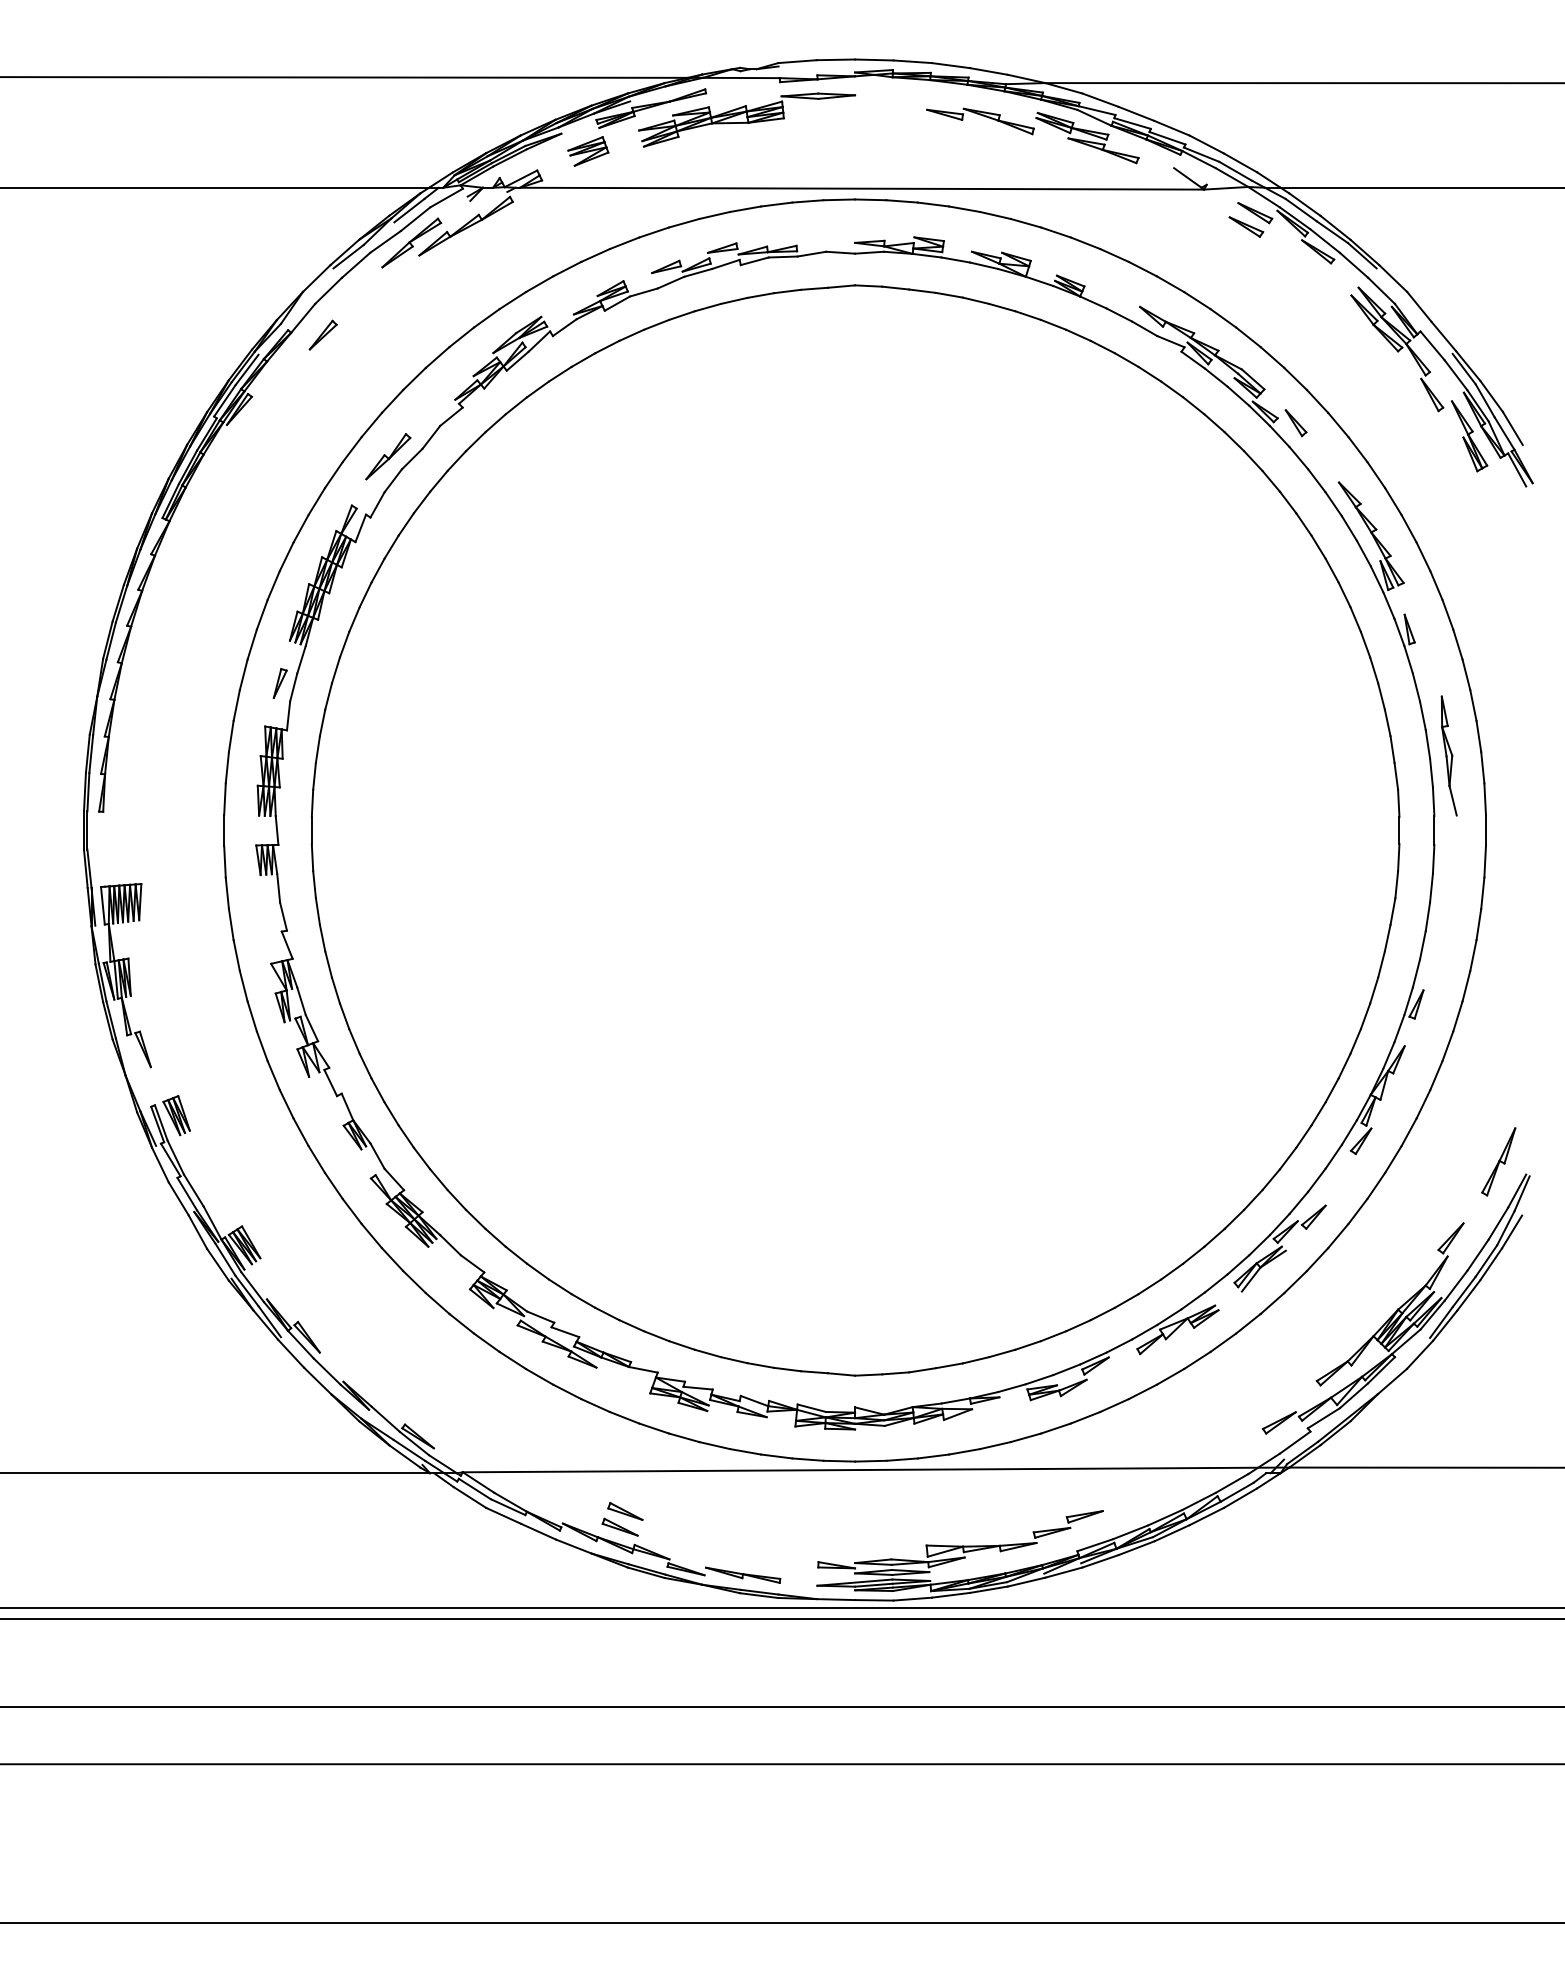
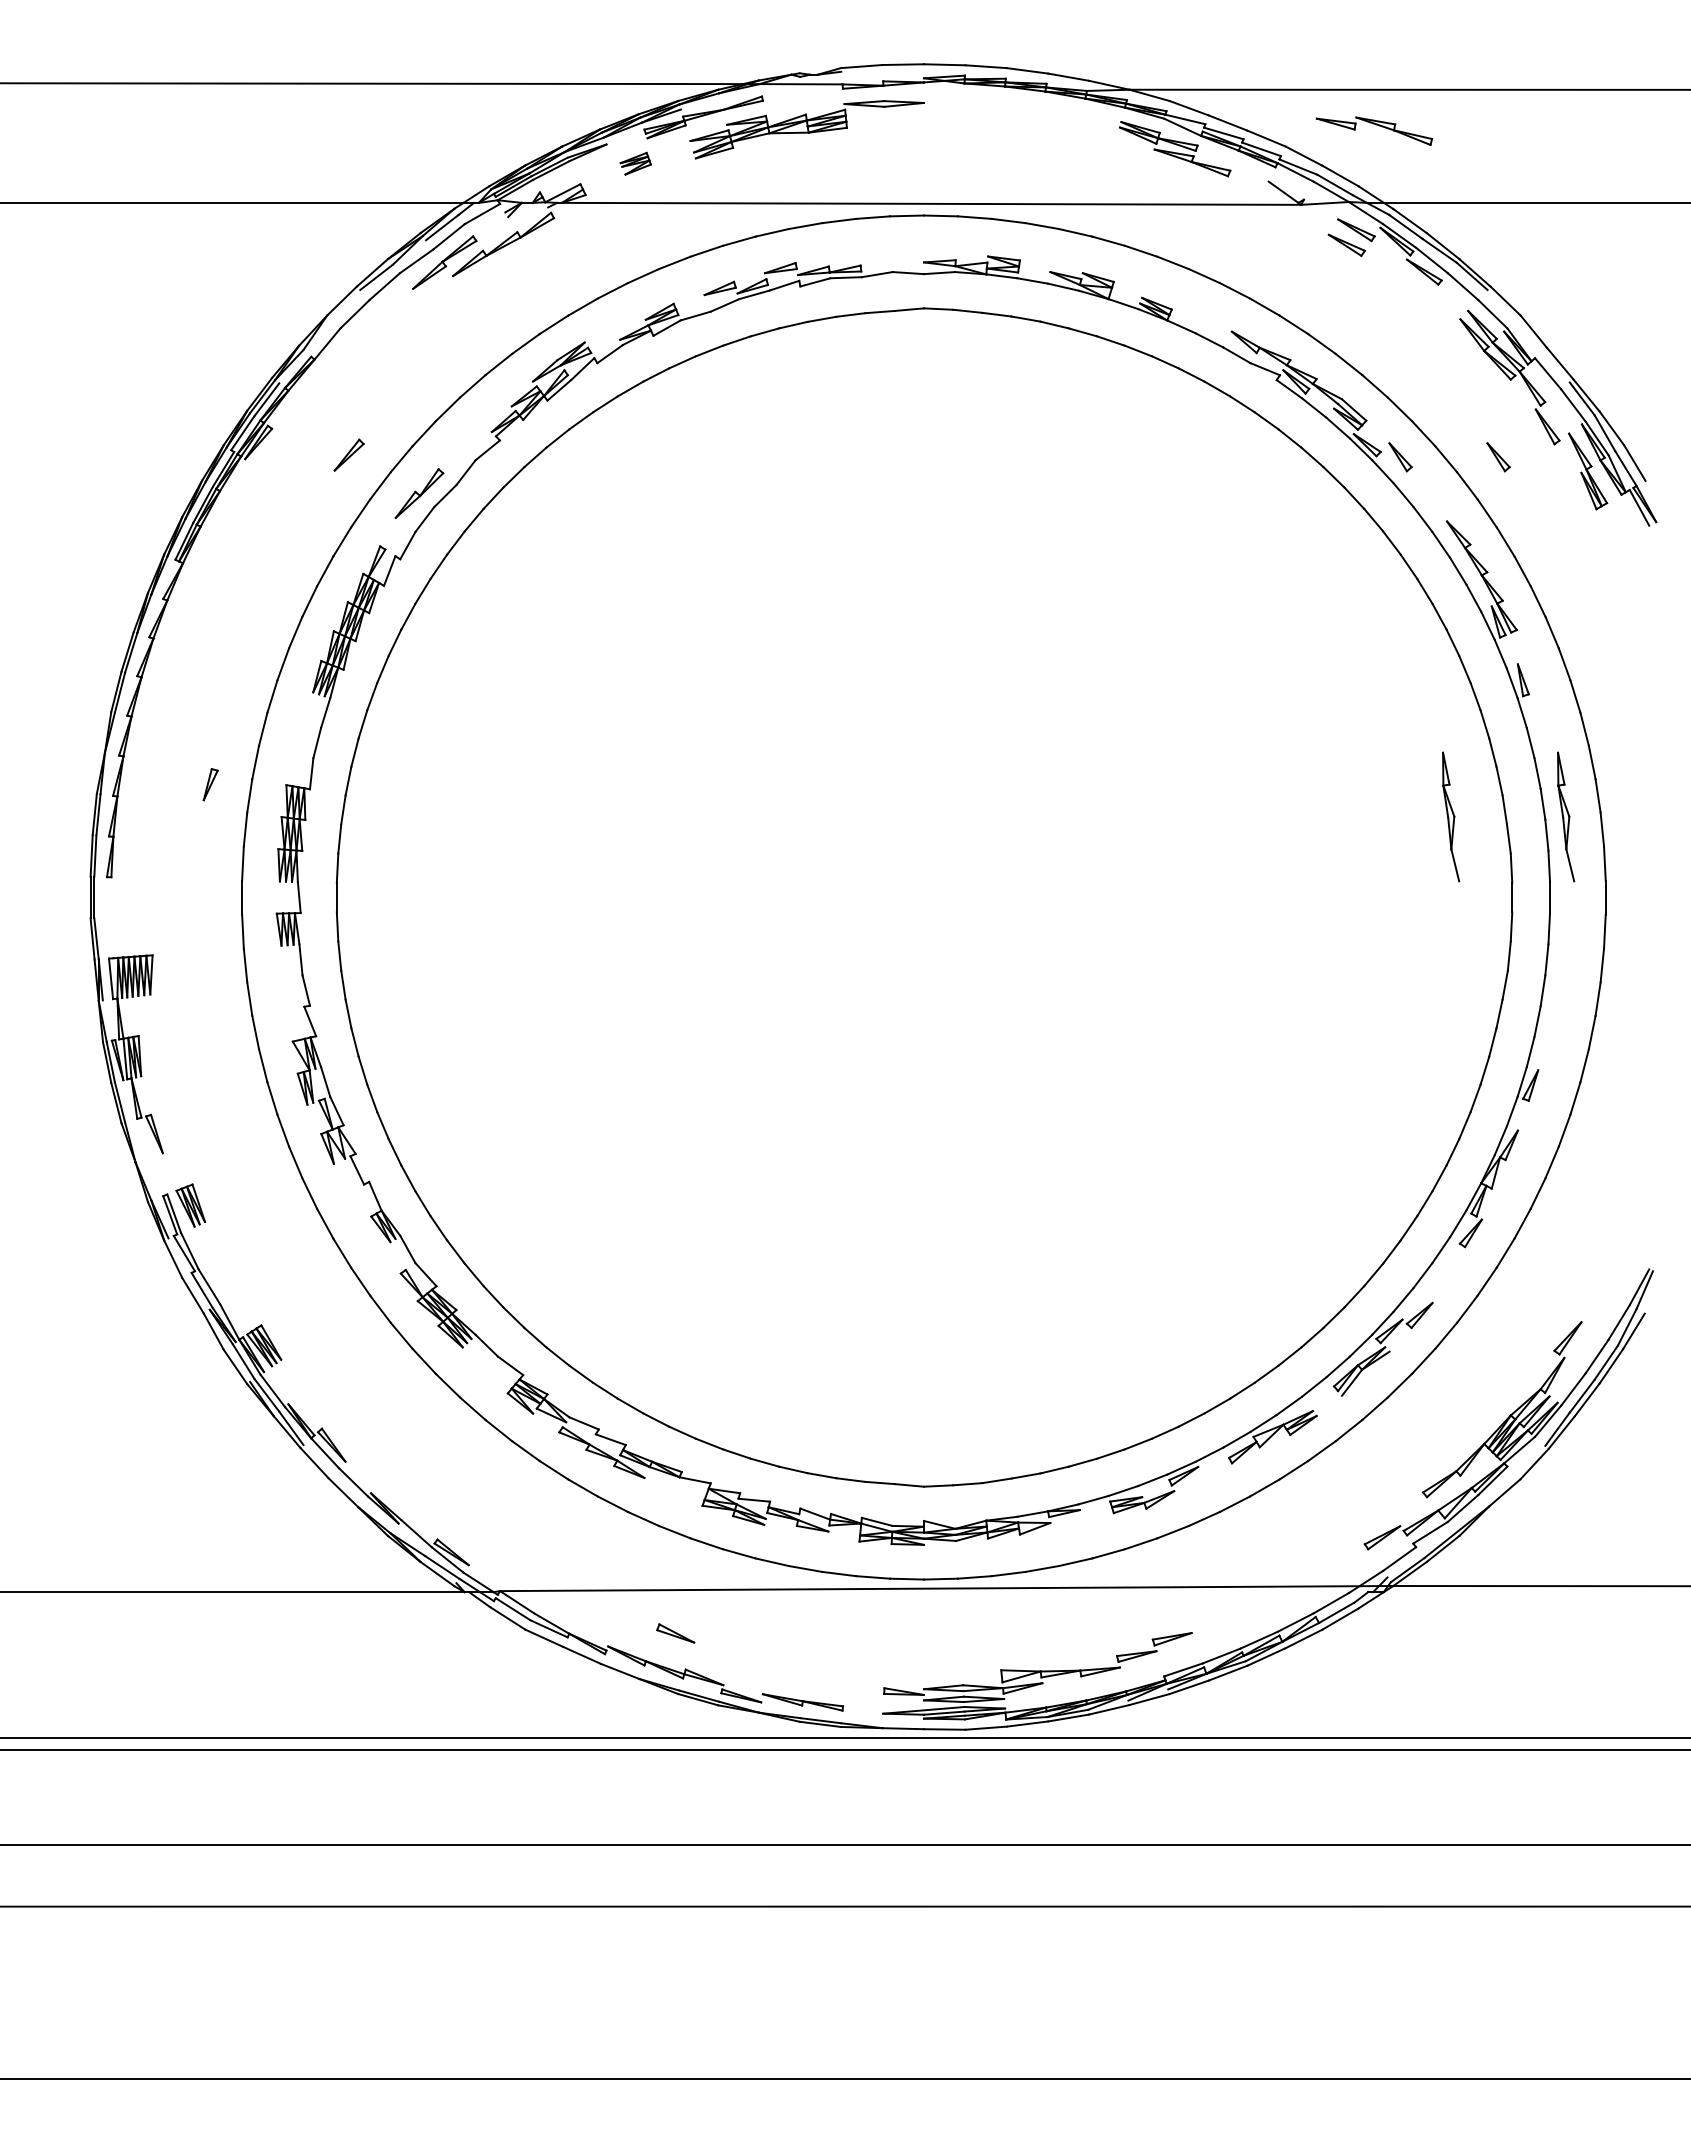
part: (980, 120) -> (1374, 130), moved
part: (588, 151) -> (635, 163), size x0.7
part: (322, 334) -> (348, 454), moved
part: (1386, 423) -> (1498, 457), added
part: (280, 683) -> (210, 784), moved
part: (1343, 755) -> (1451, 816), added
part: (1498, 1161) -> (1619, 1255), removed
part: (619, 1527) -> (669, 1650), removed

